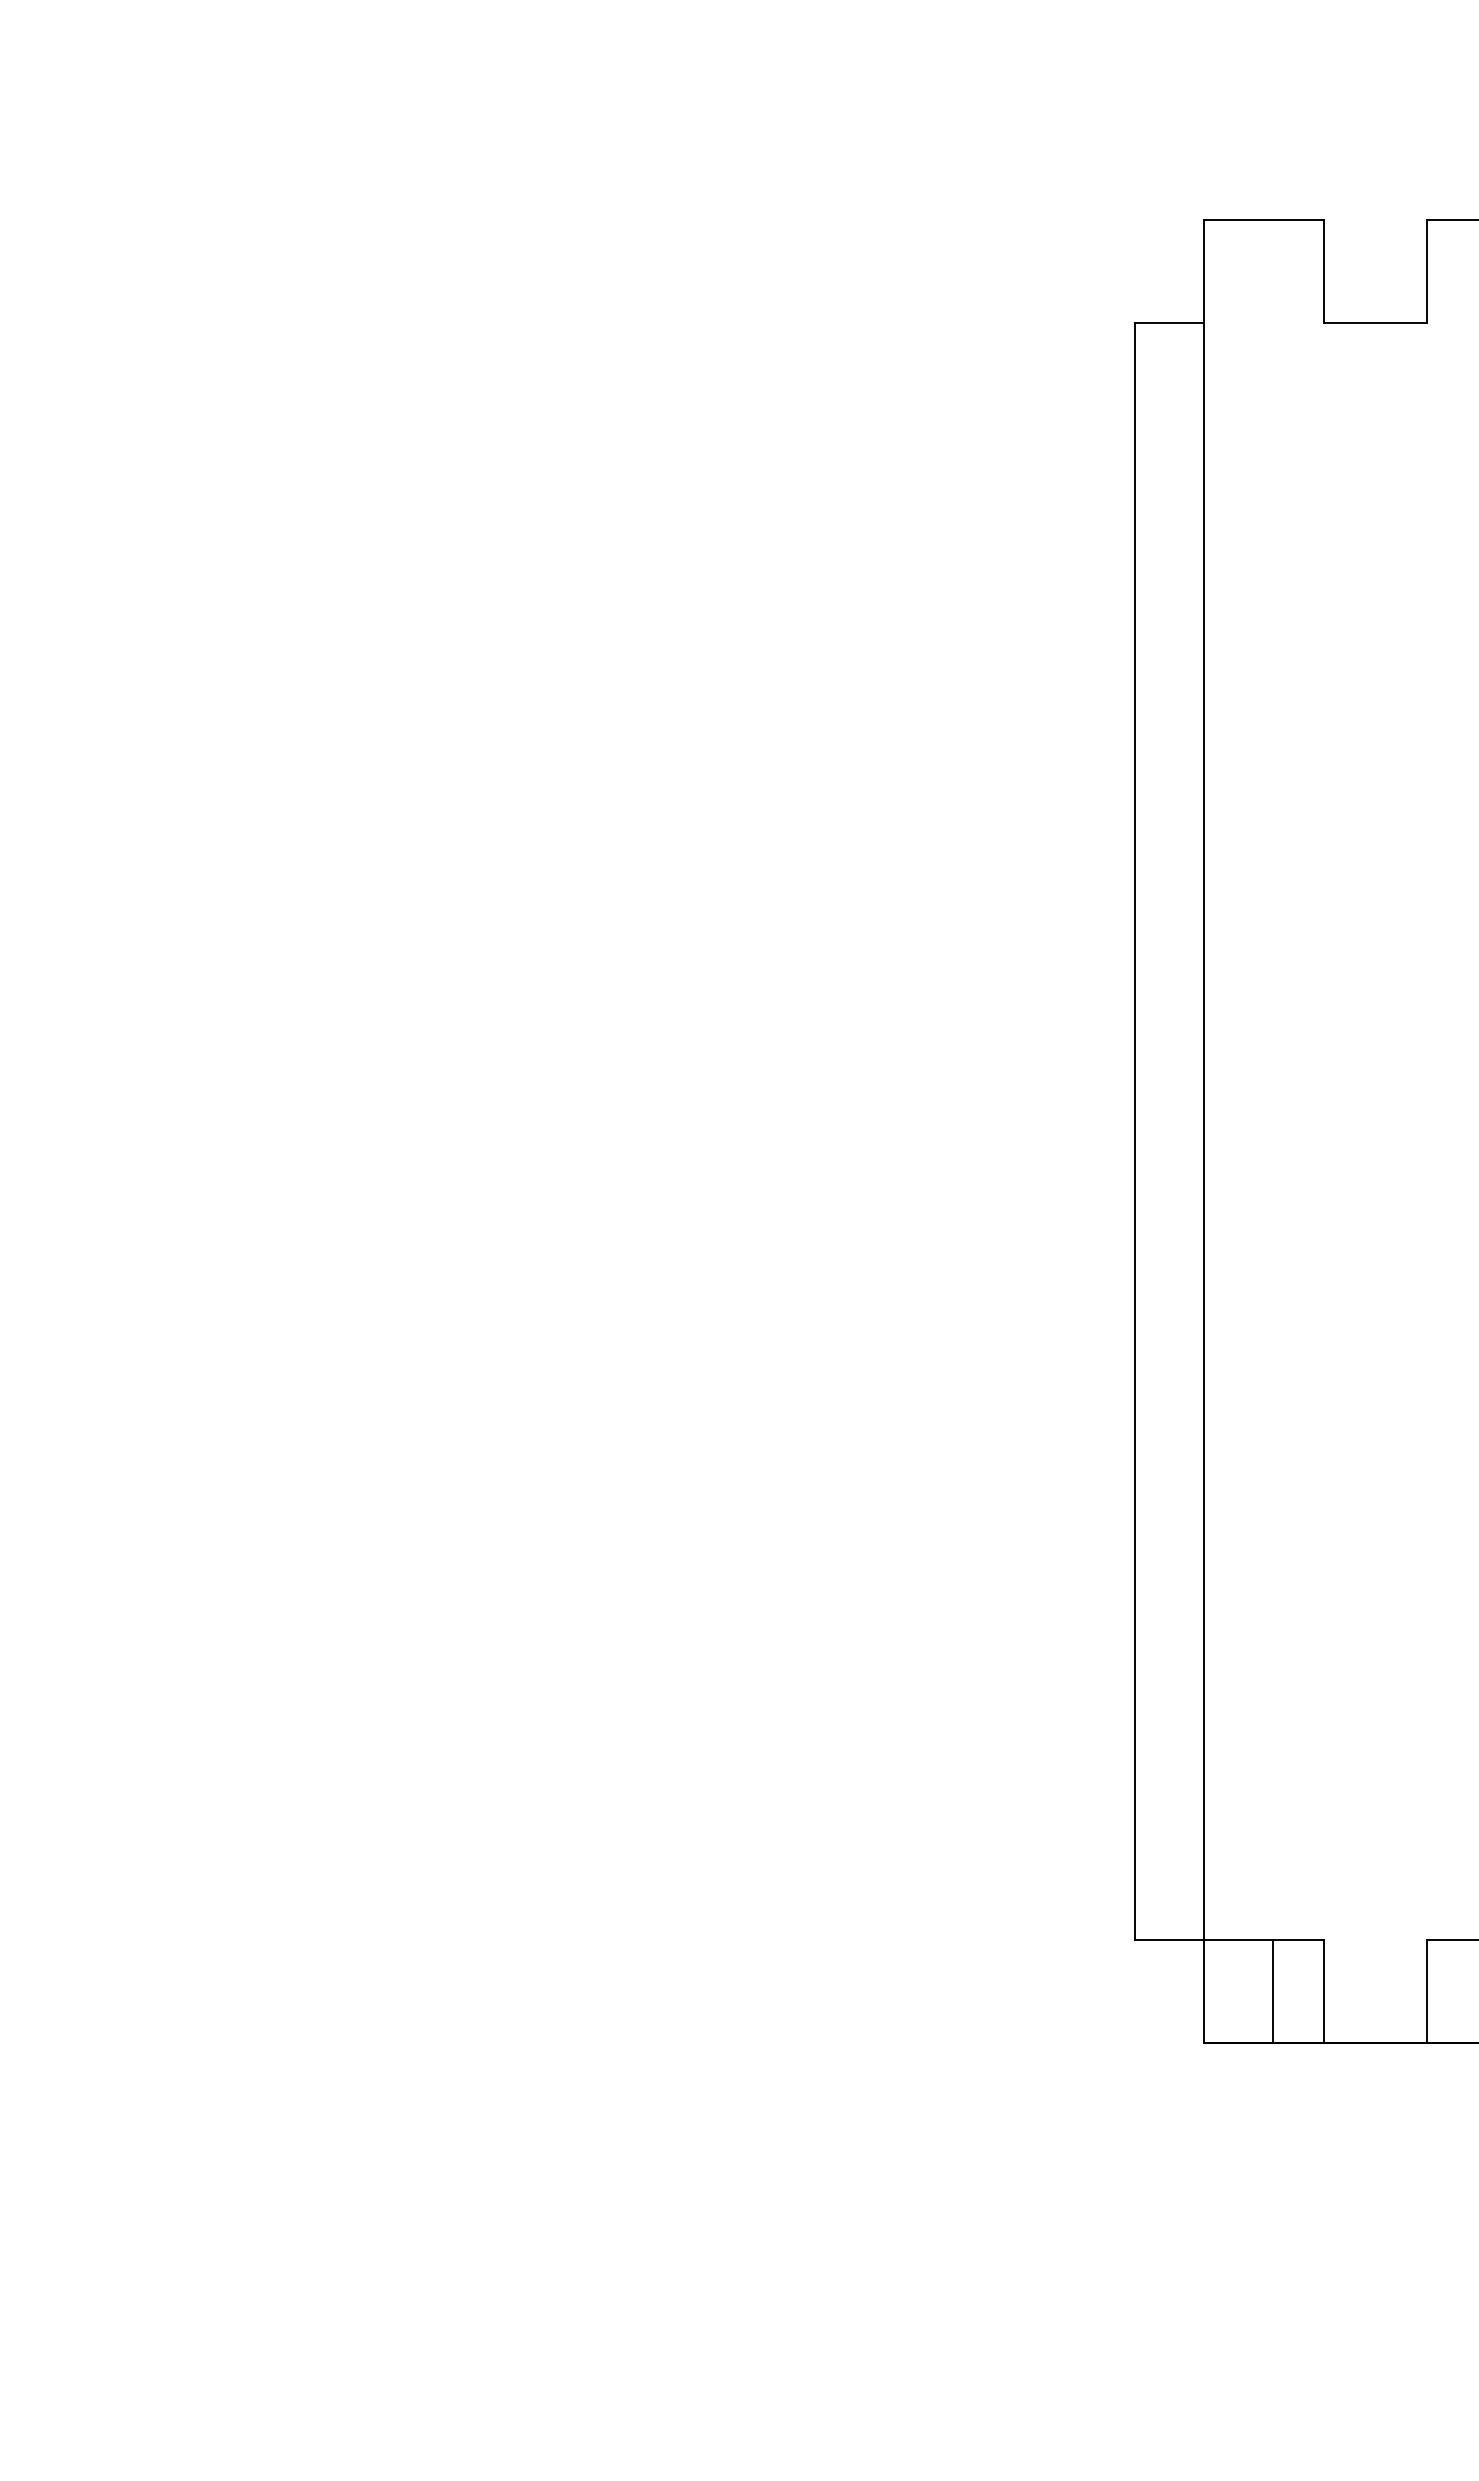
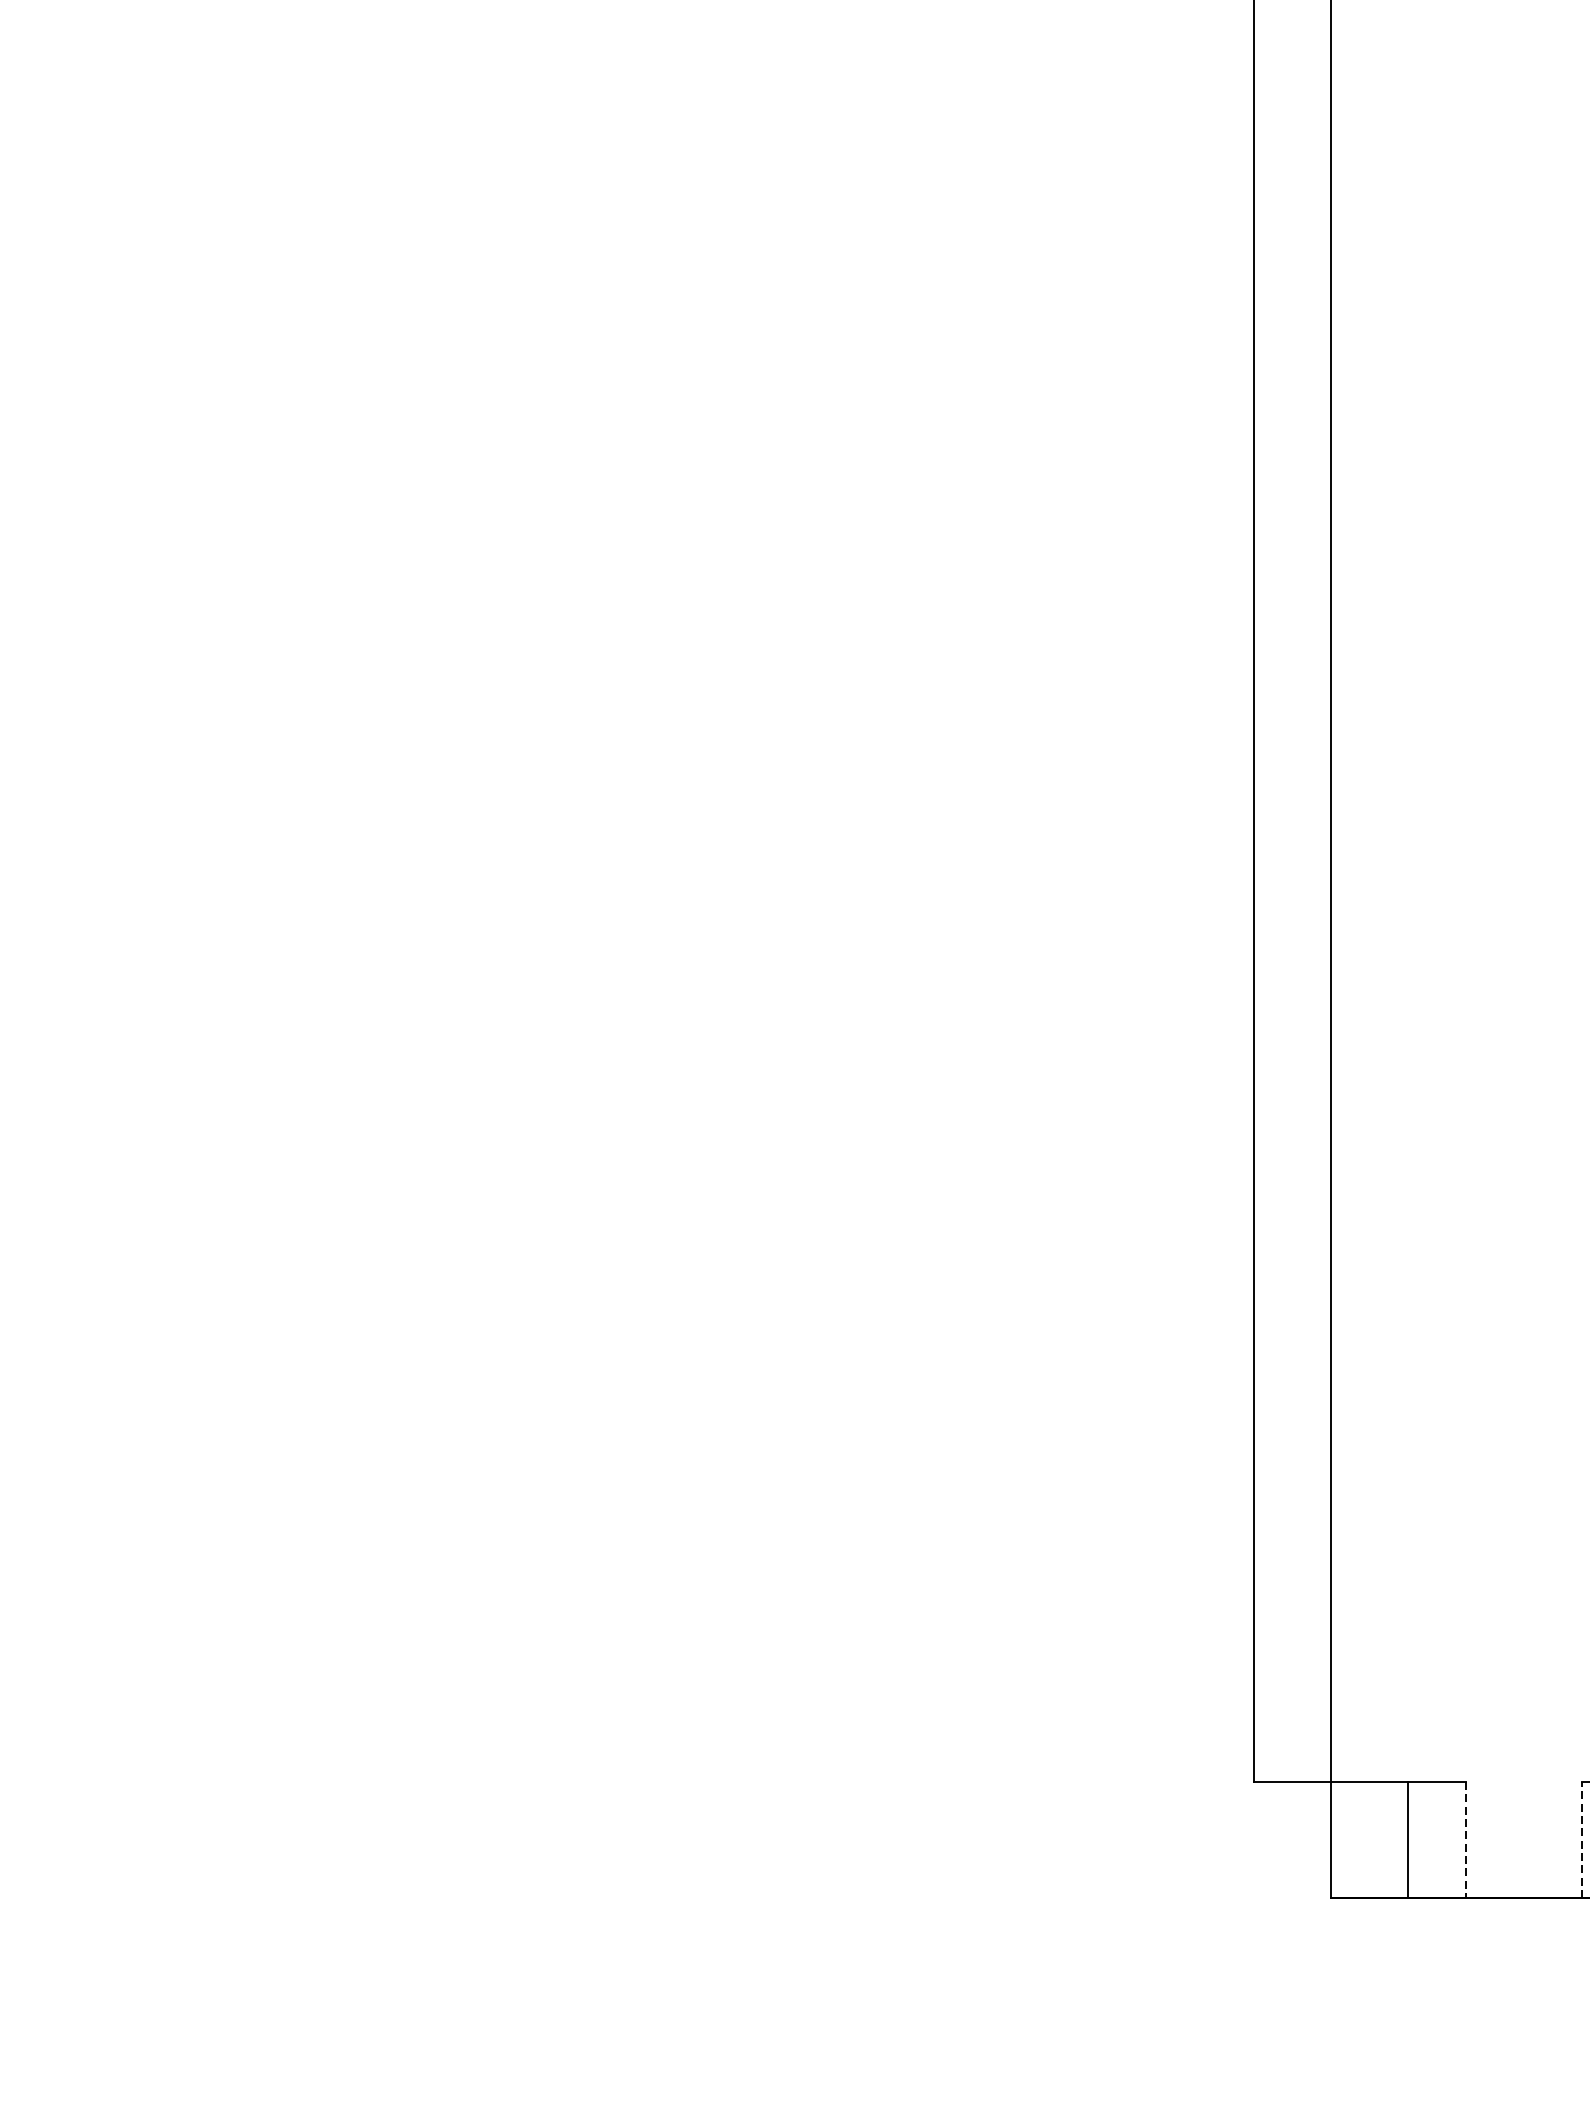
line: (1324, 1991) -> (1466, 1840), solid -> dashed
line: (1427, 1991) -> (1581, 1840), solid -> dashed

